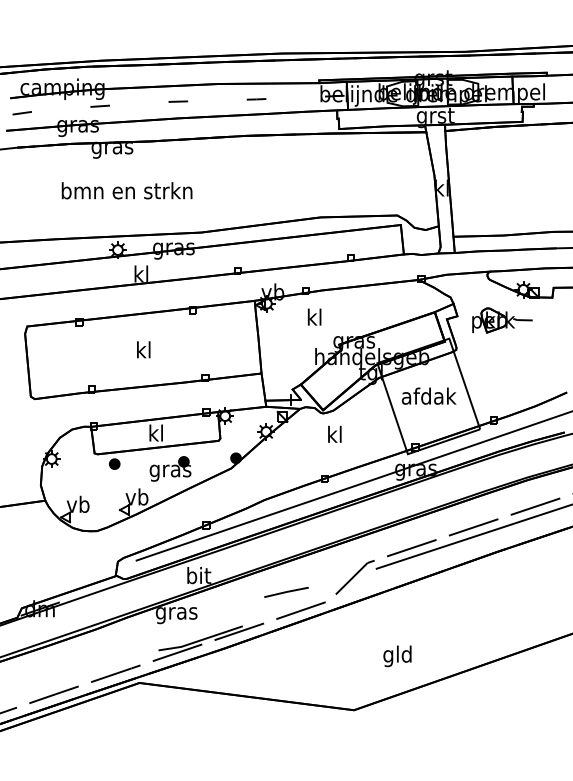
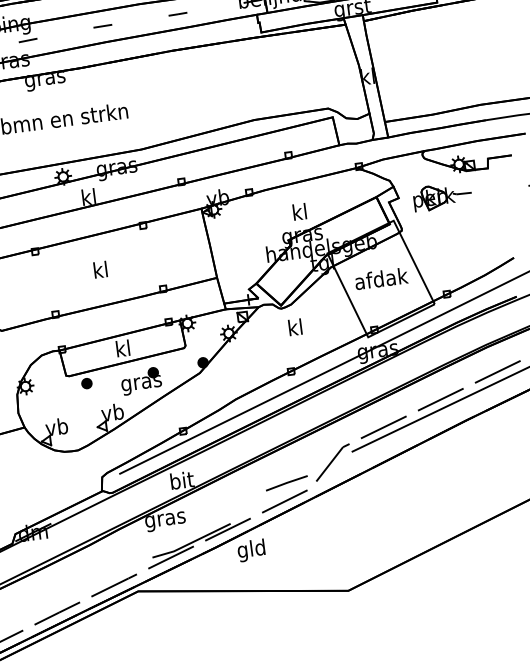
text: (314, 316) -> (299, 211), moved
line: (286, 591) -> (286, 482), moved
text: (397, 656) -> (251, 550), moved

